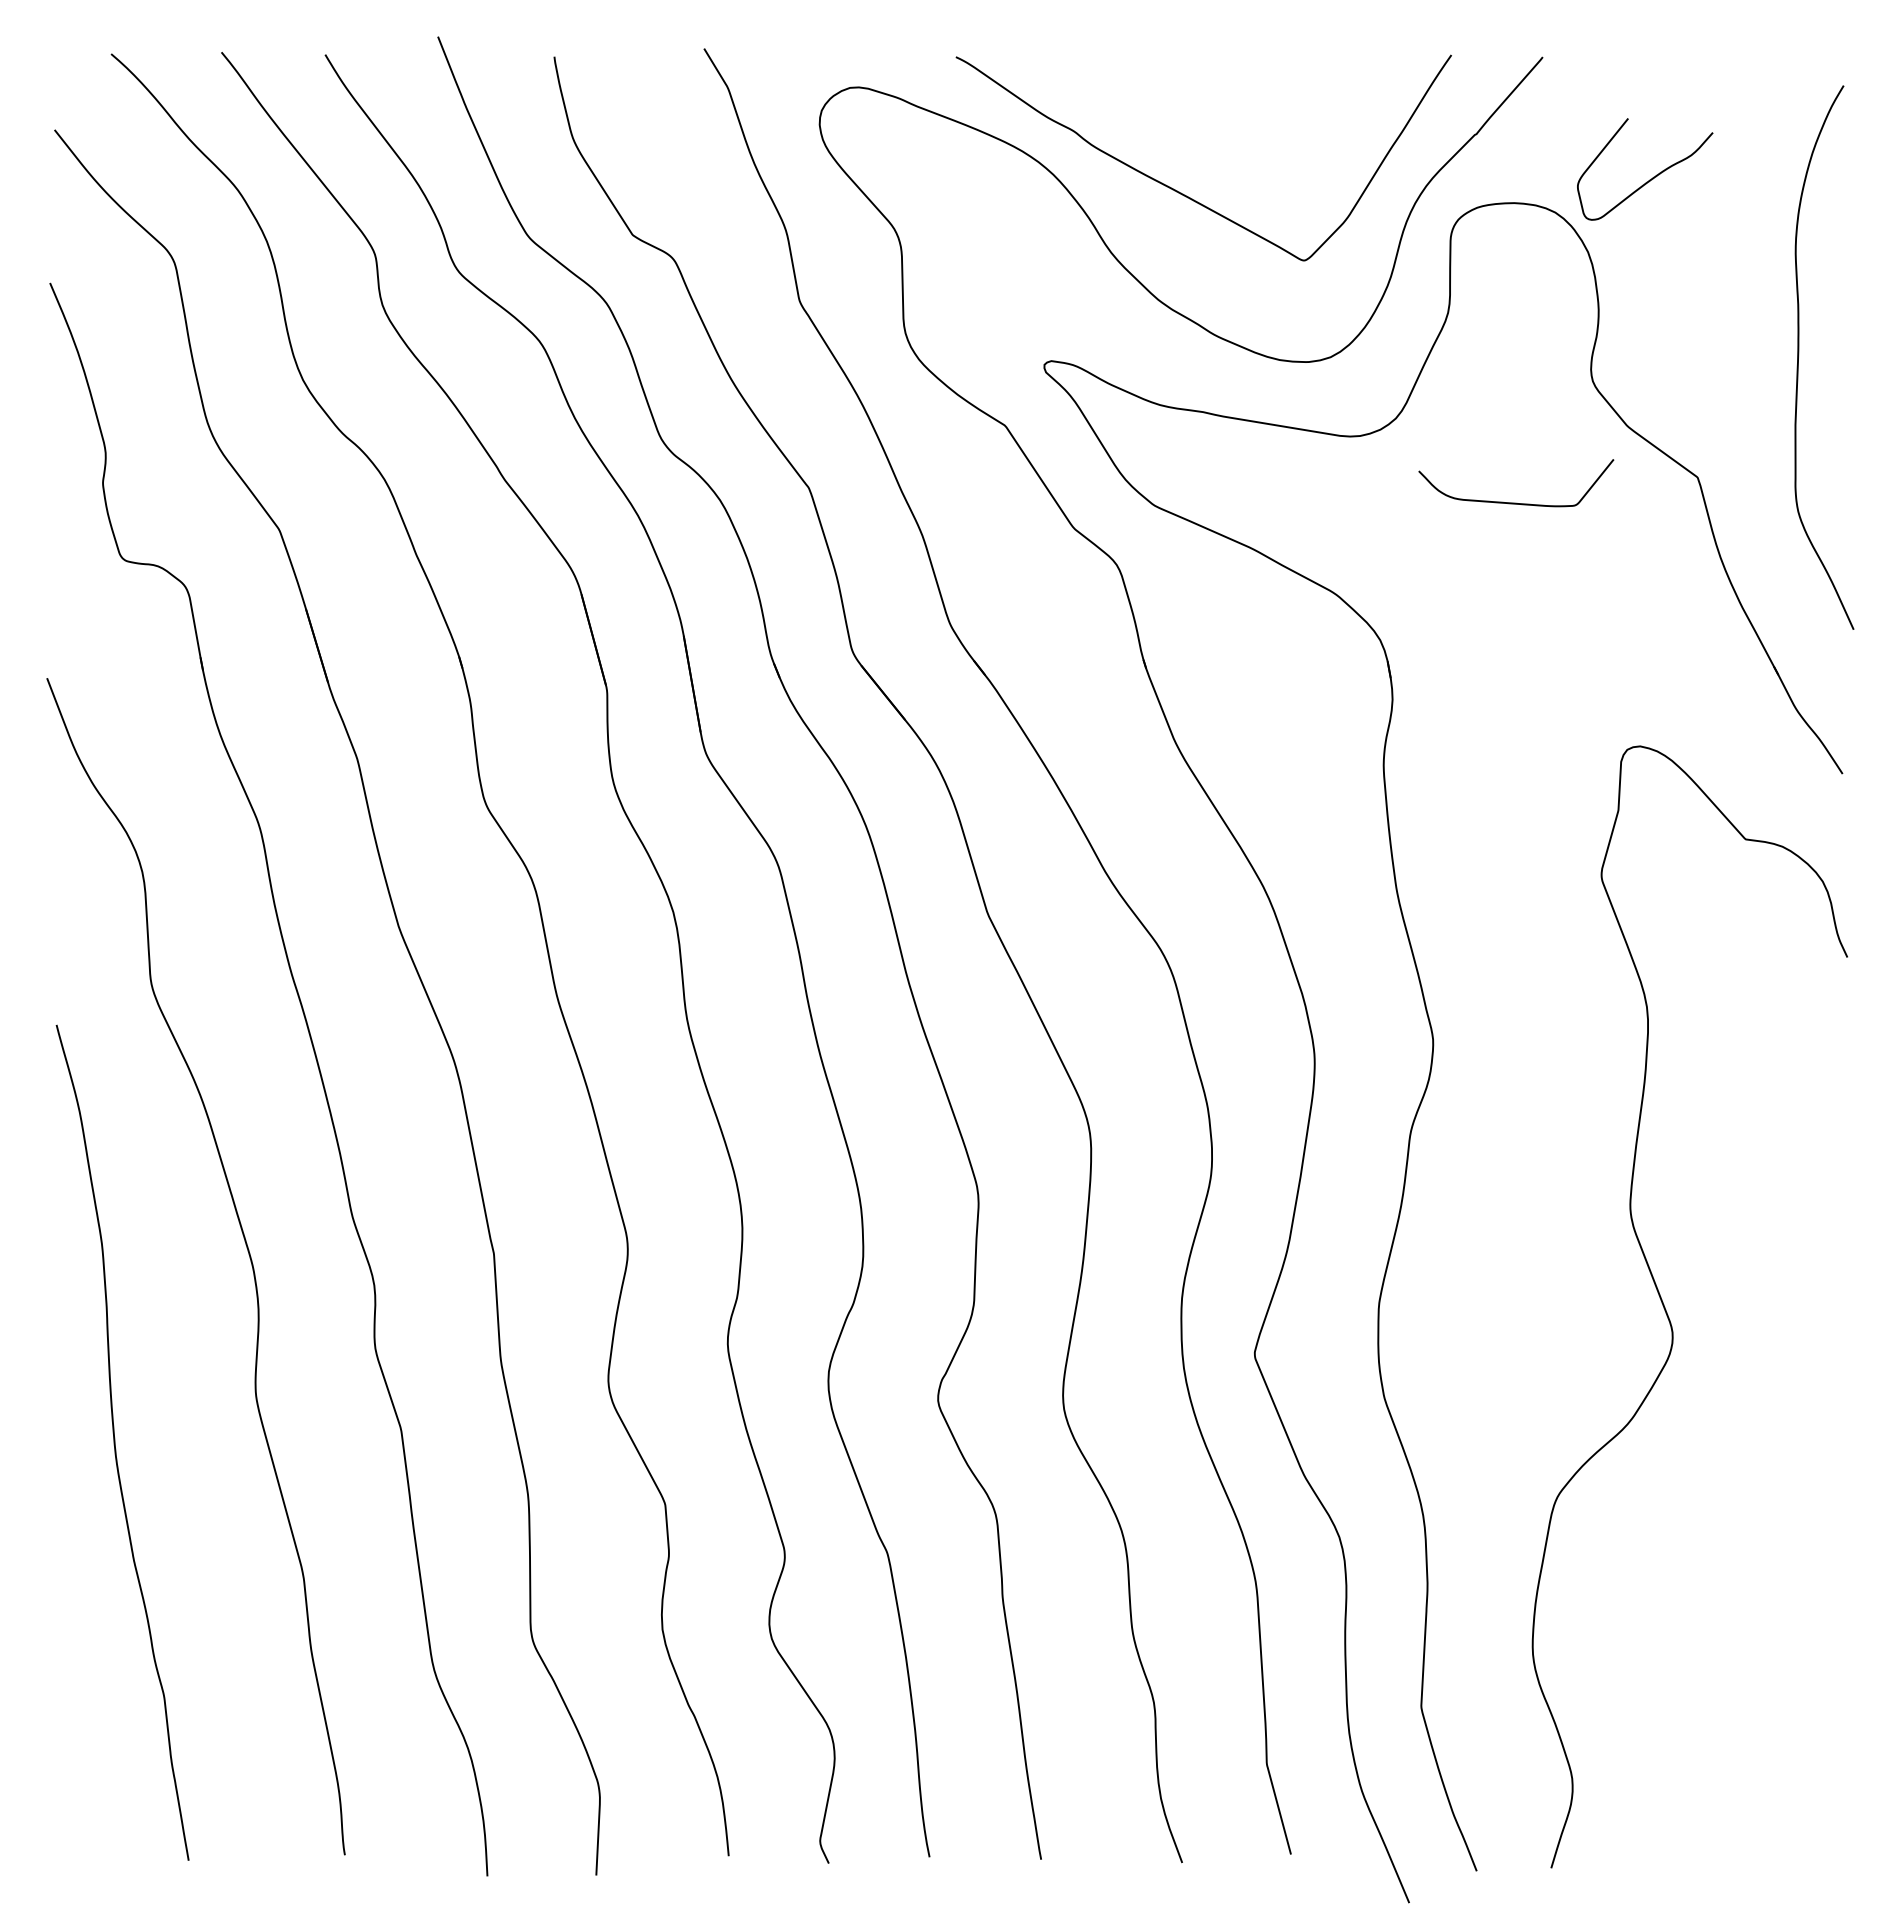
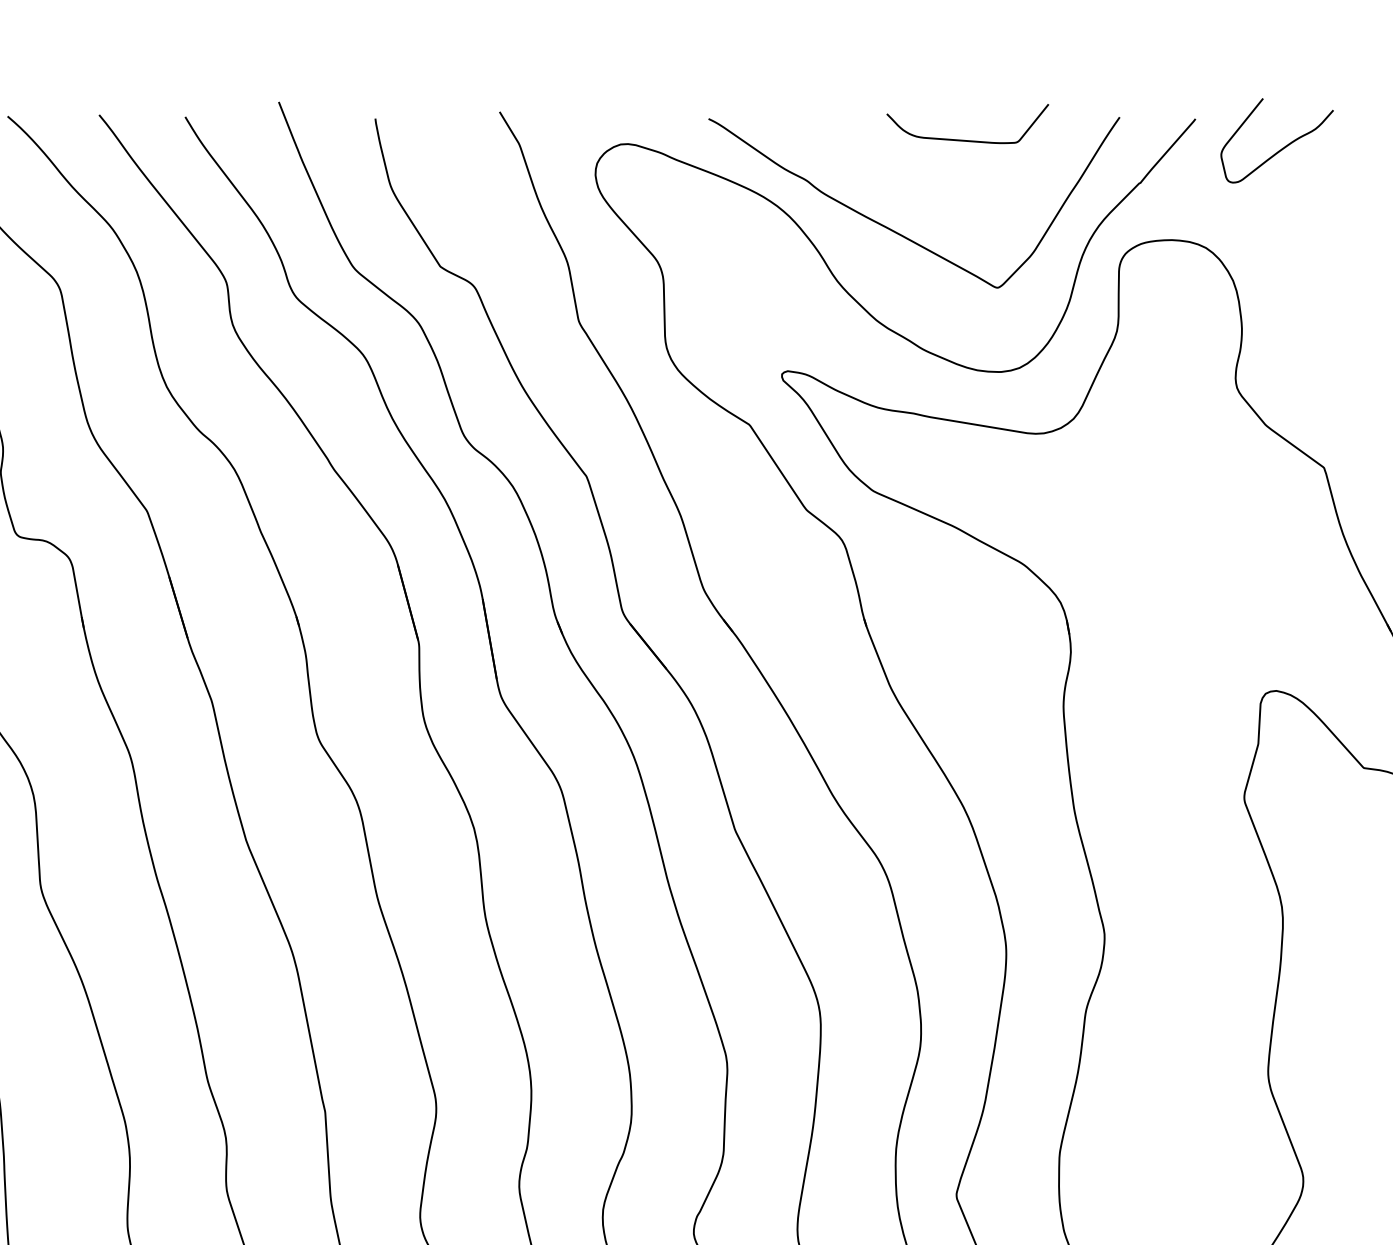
curve: (1653, 176) -> (1284, 146), moved
curve: (1516, 502) -> (967, 140), moved

